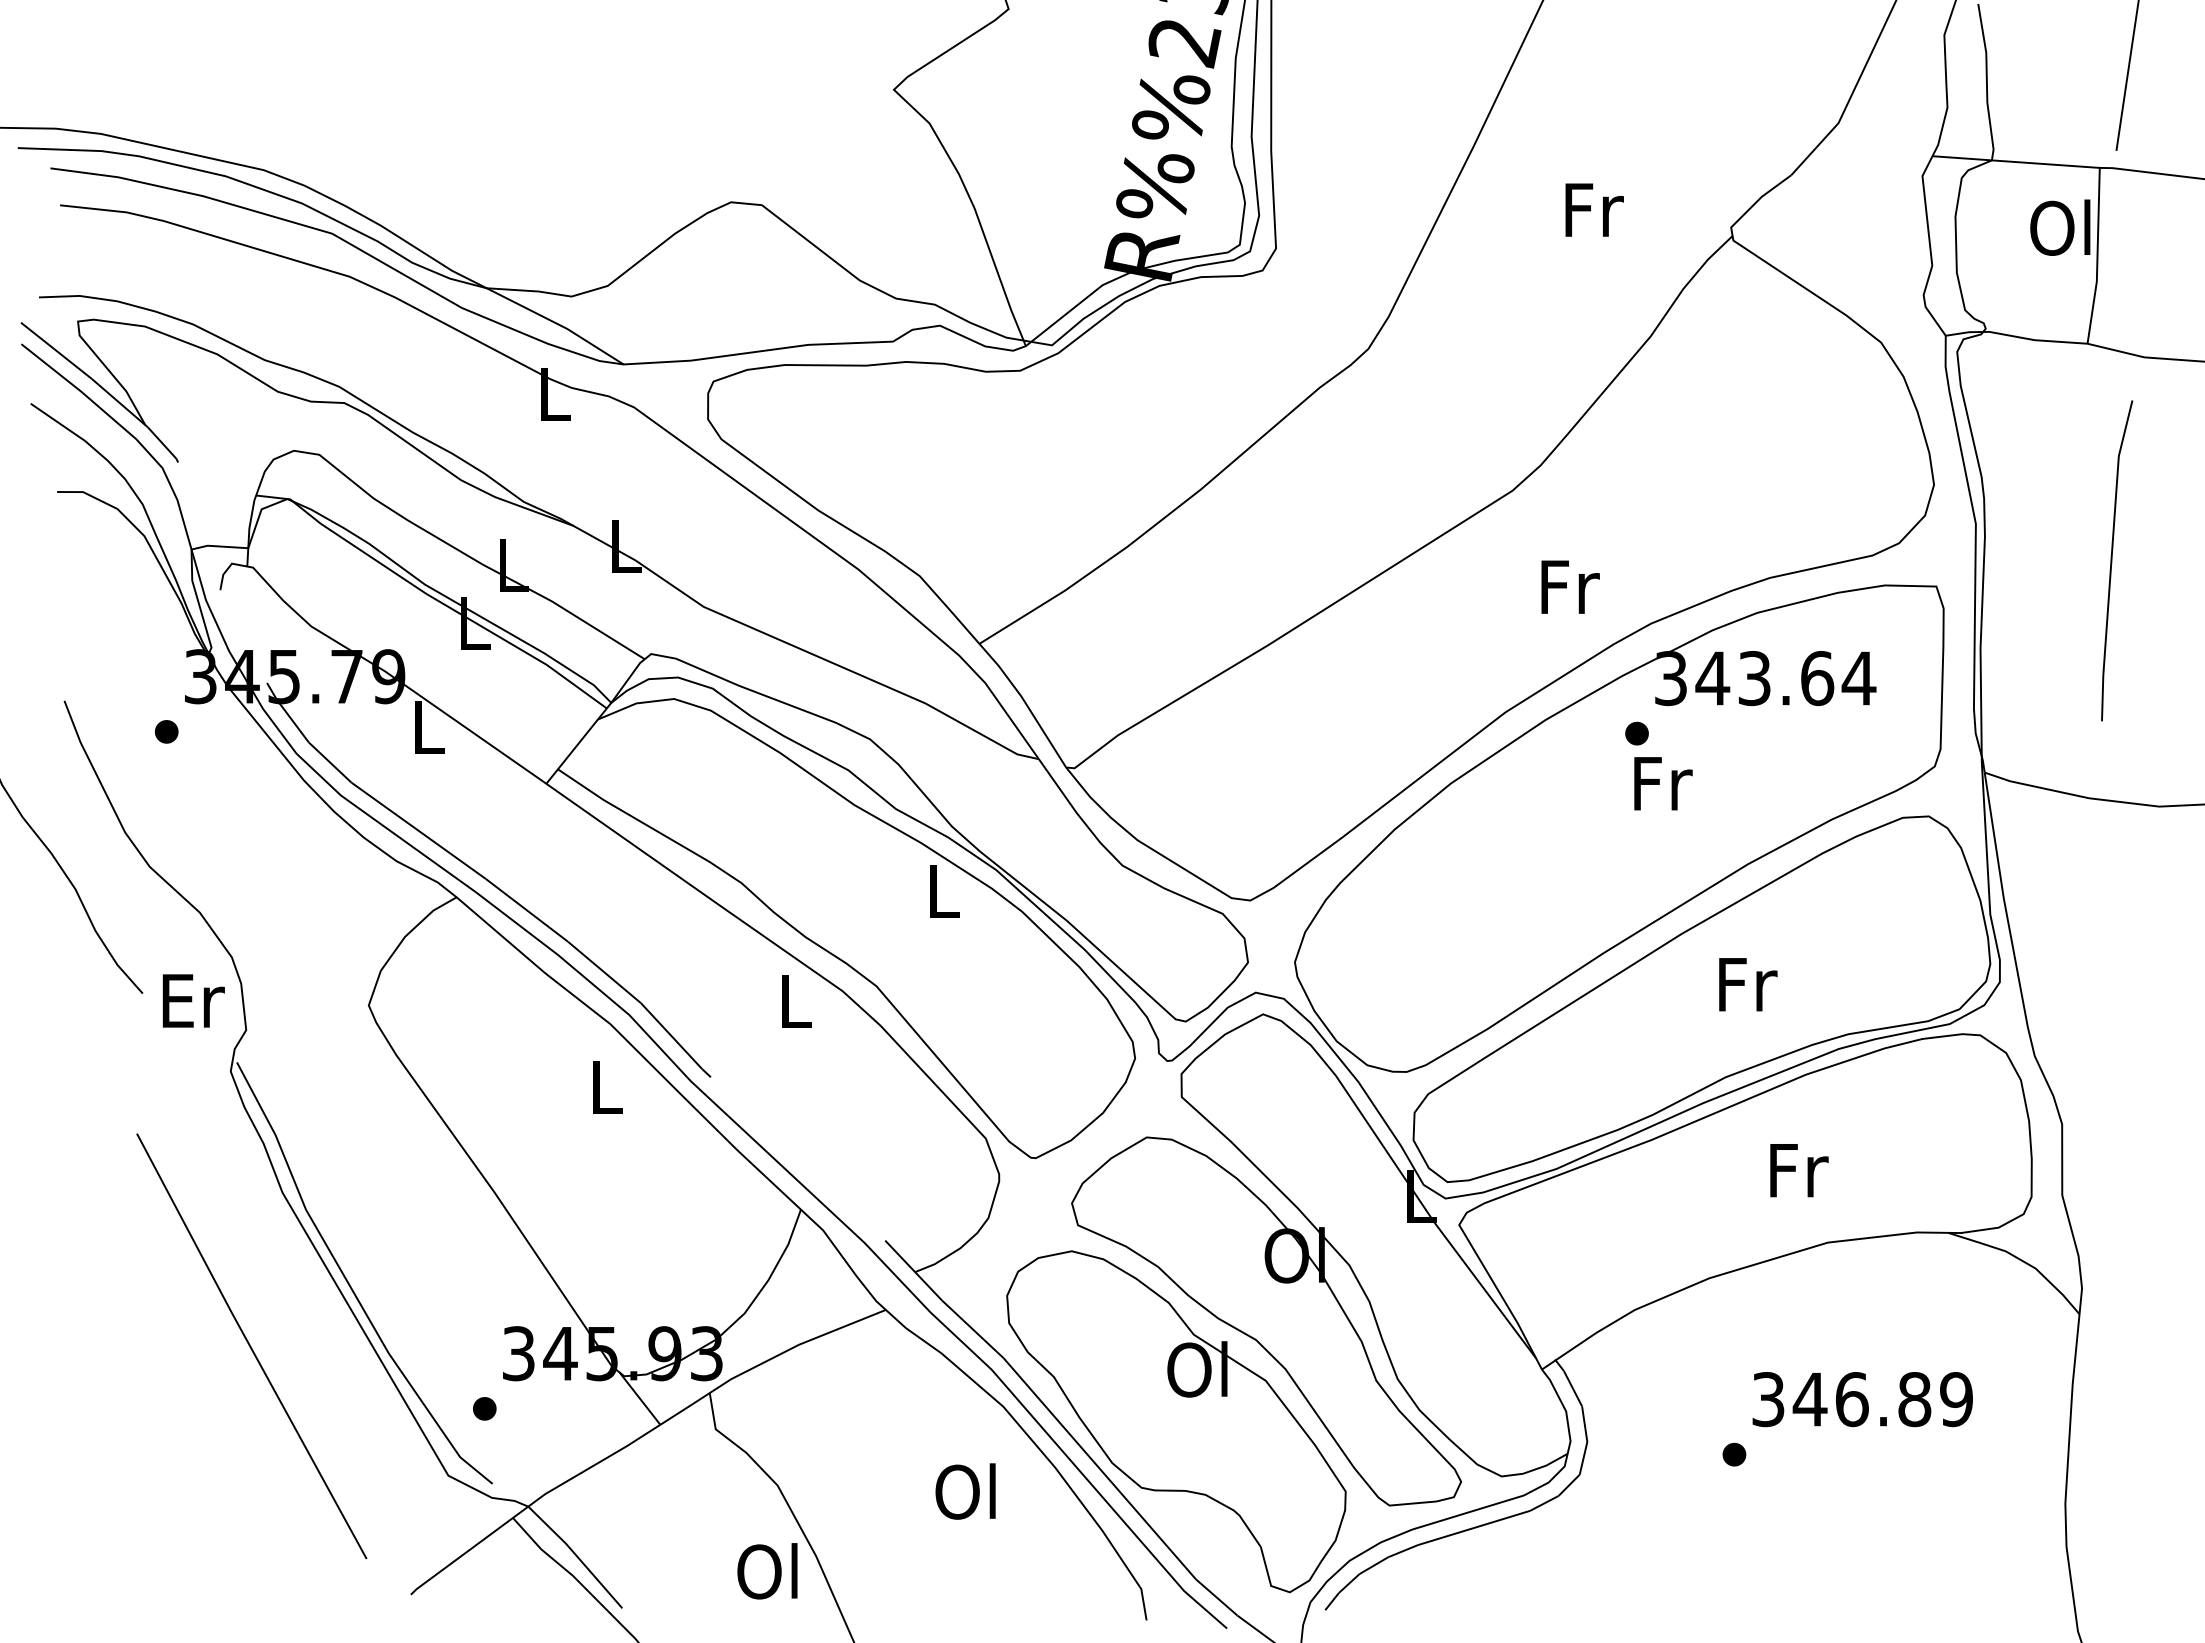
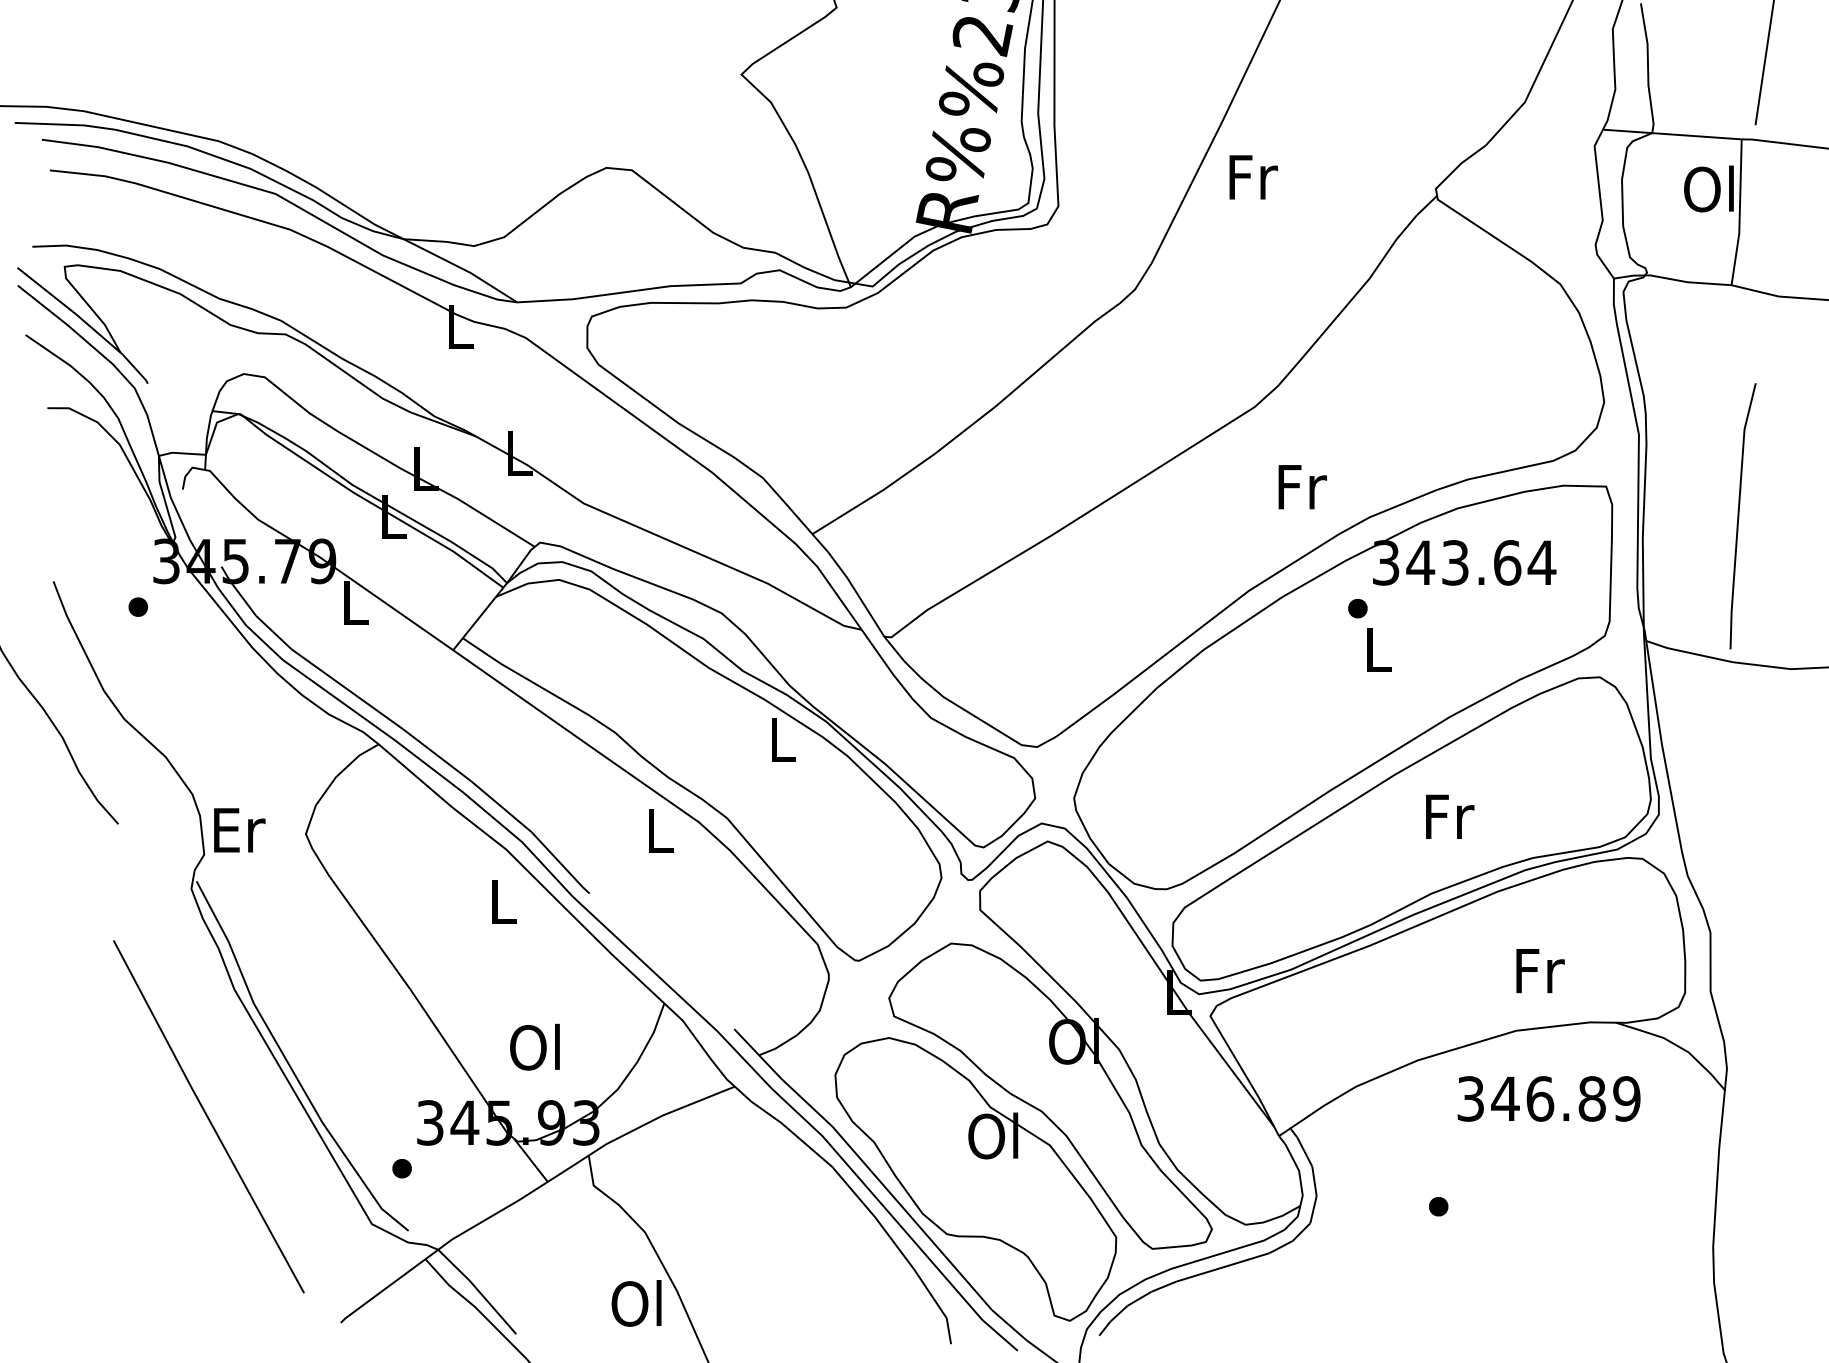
text: (1594, 210) -> (1253, 177), moved
line: (2112, 561) -> (1739, 516), moved
text: (1663, 784) -> (1379, 650), Fr -> L
text: (193, 1001) -> (239, 830), moved
text: (1799, 1171) -> (1540, 971), moved
text: (1862, 1398) -> (1548, 1098), moved
text: (965, 1490) -> (534, 1046), moved

